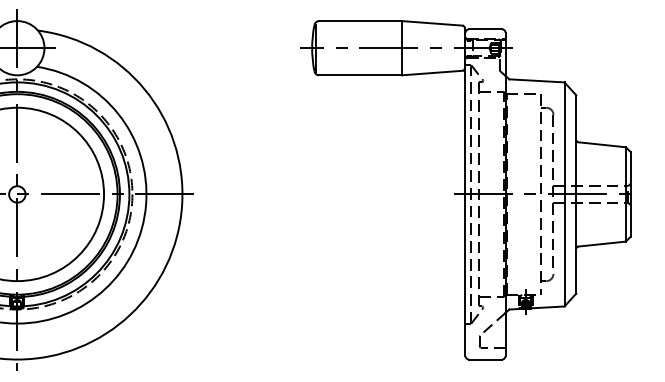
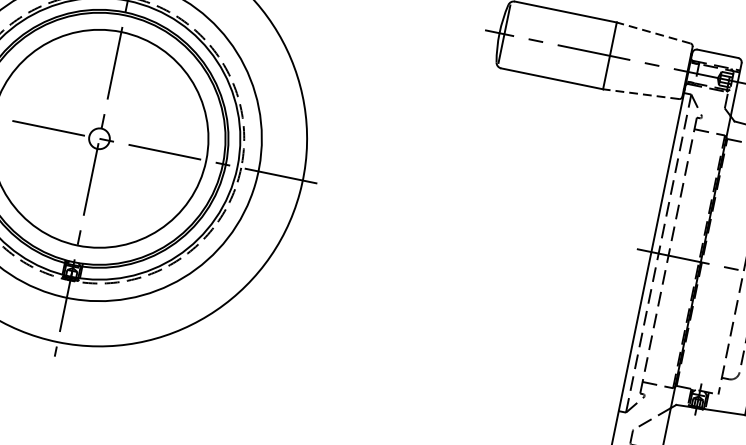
line: (431, 23) -> (652, 32), solid -> dashed
line: (431, 73) -> (640, 94), solid -> dashed

